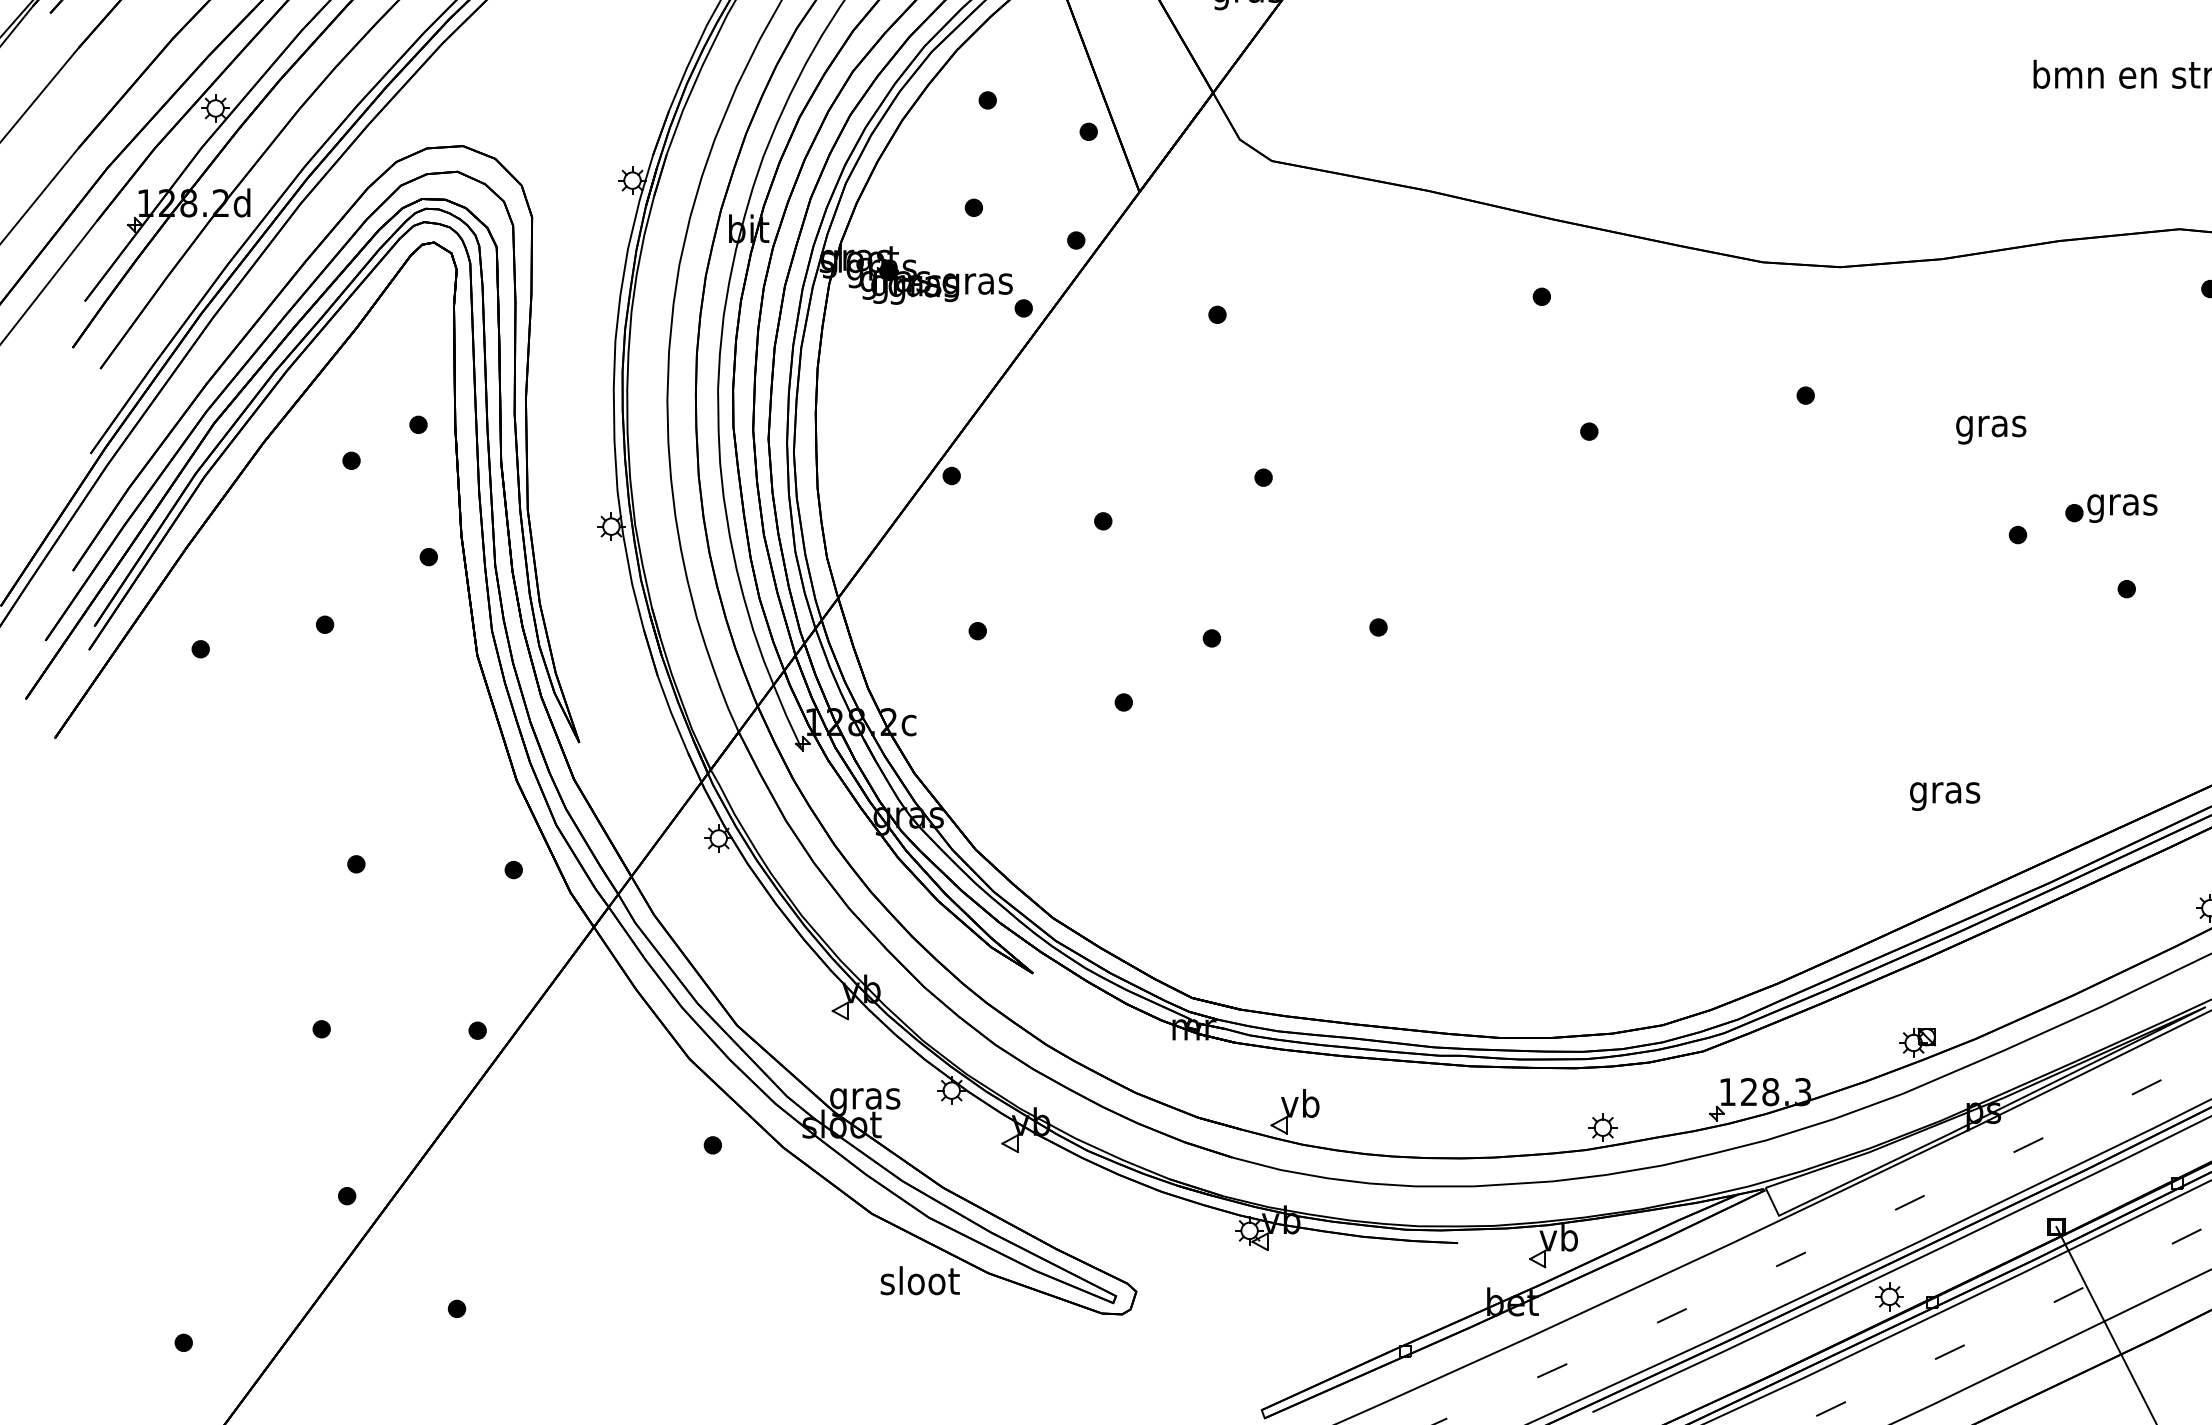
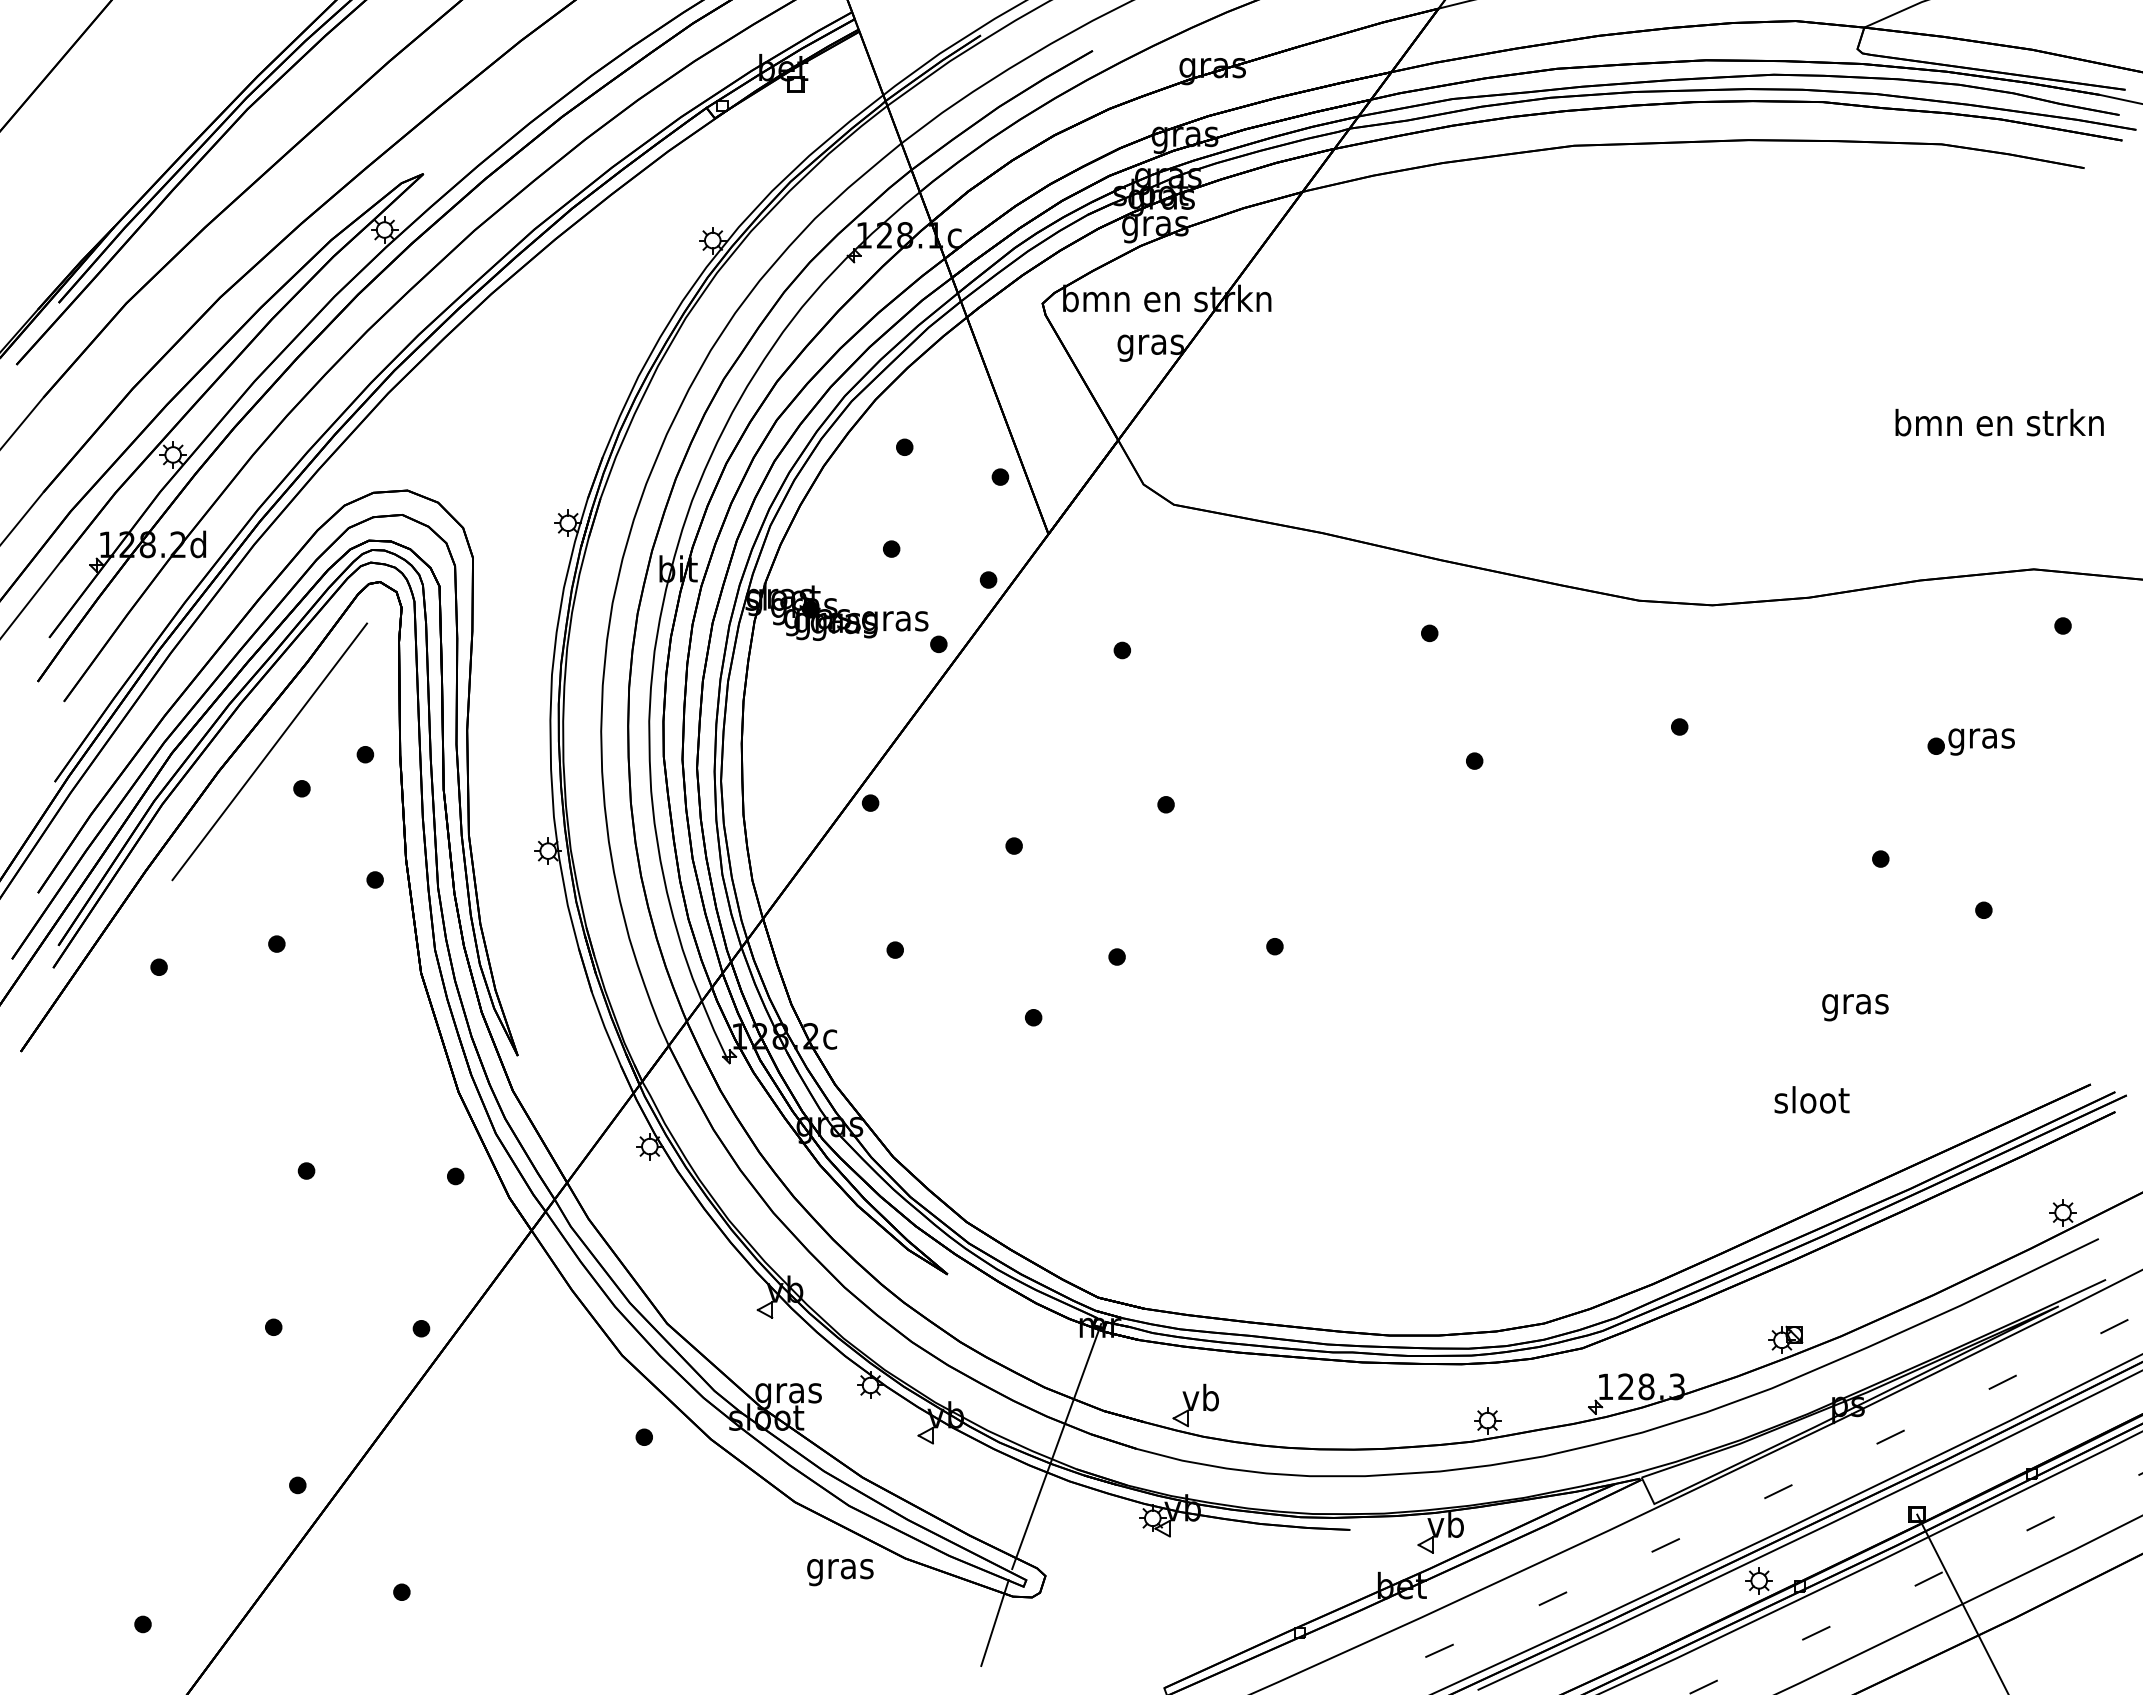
line: (317, 421) -> (269, 751), added
text: (1991, 429) -> (1855, 1007), moved
part: (2110, 508) -> (1970, 741), moved
text: (1944, 793) -> (1811, 1103), gras -> sloot
line: (1147, 1155) -> (1056, 1446), added
text: (919, 1283) -> (840, 1568), sloot -> gras
line: (1082, 1340) -> (994, 1622), added

